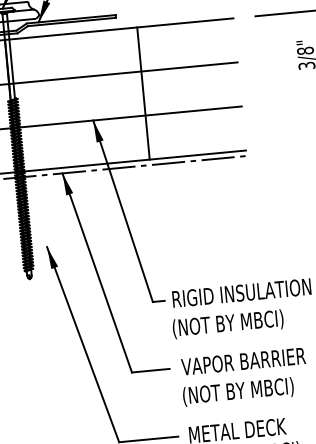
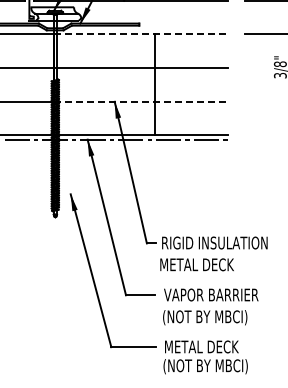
line: (119, 29) -> (141, 34), solid -> dashed
line: (128, 116) -> (141, 101), solid -> dashed
text: (228, 324) -> (202, 265), (NOT BY MBCI) -> METAL DECK

